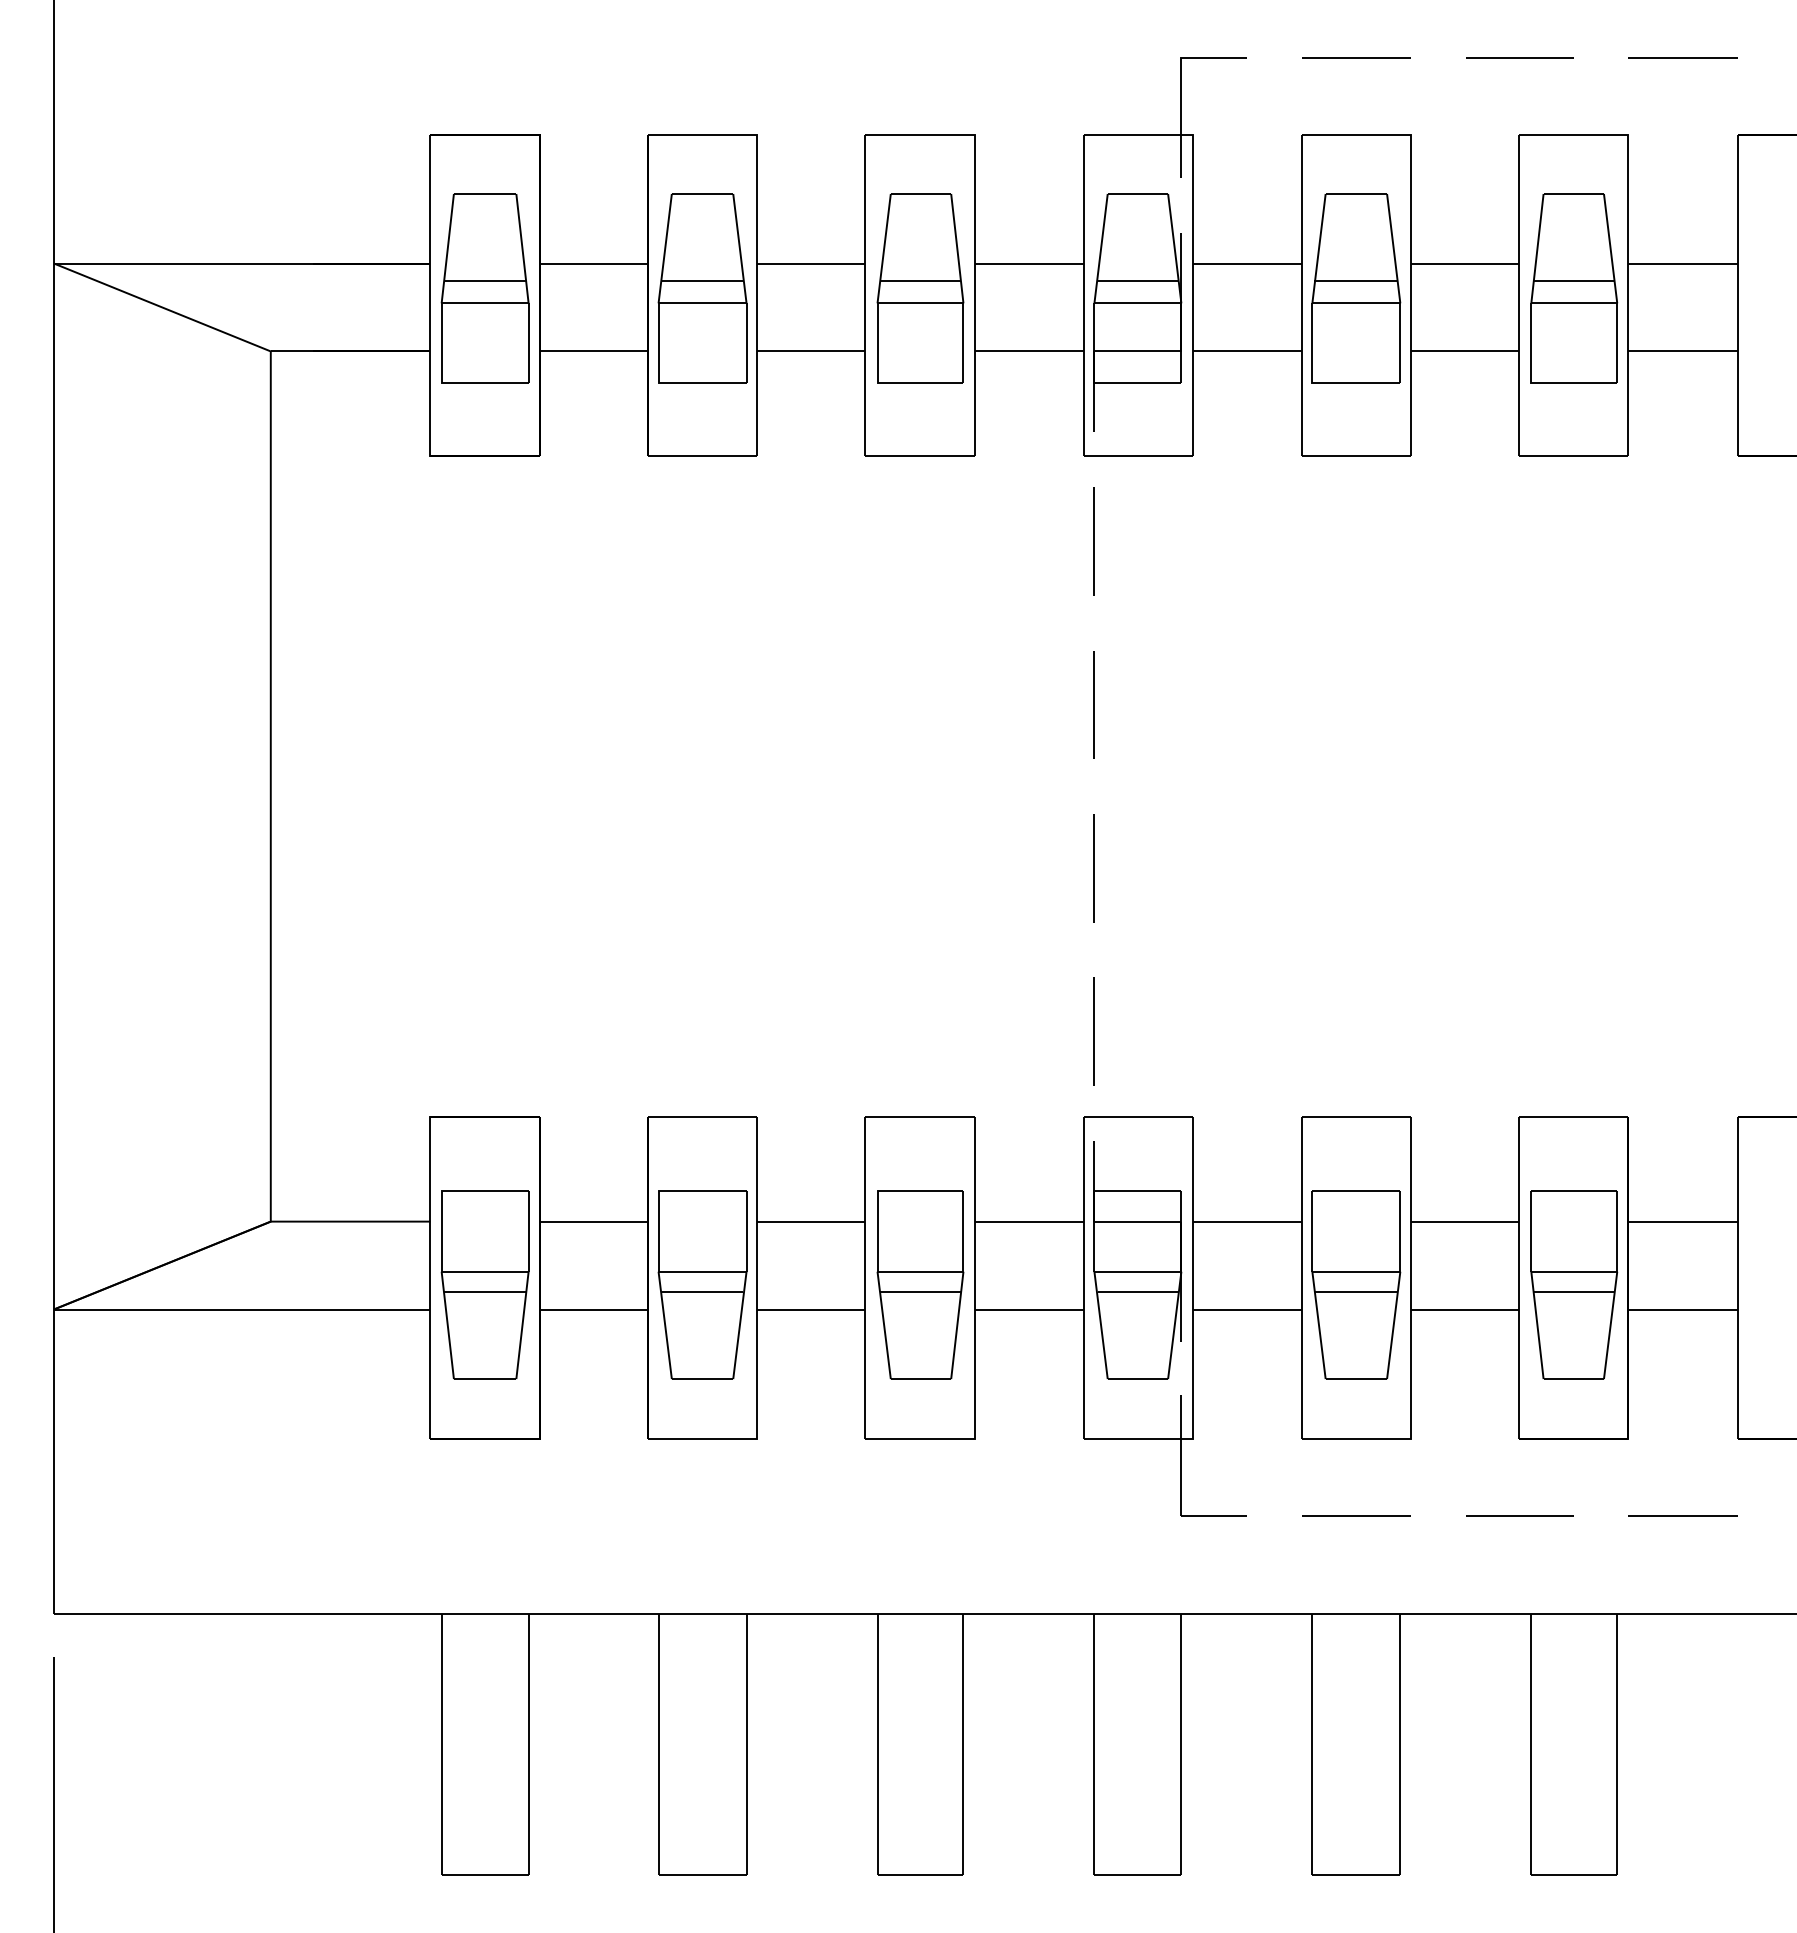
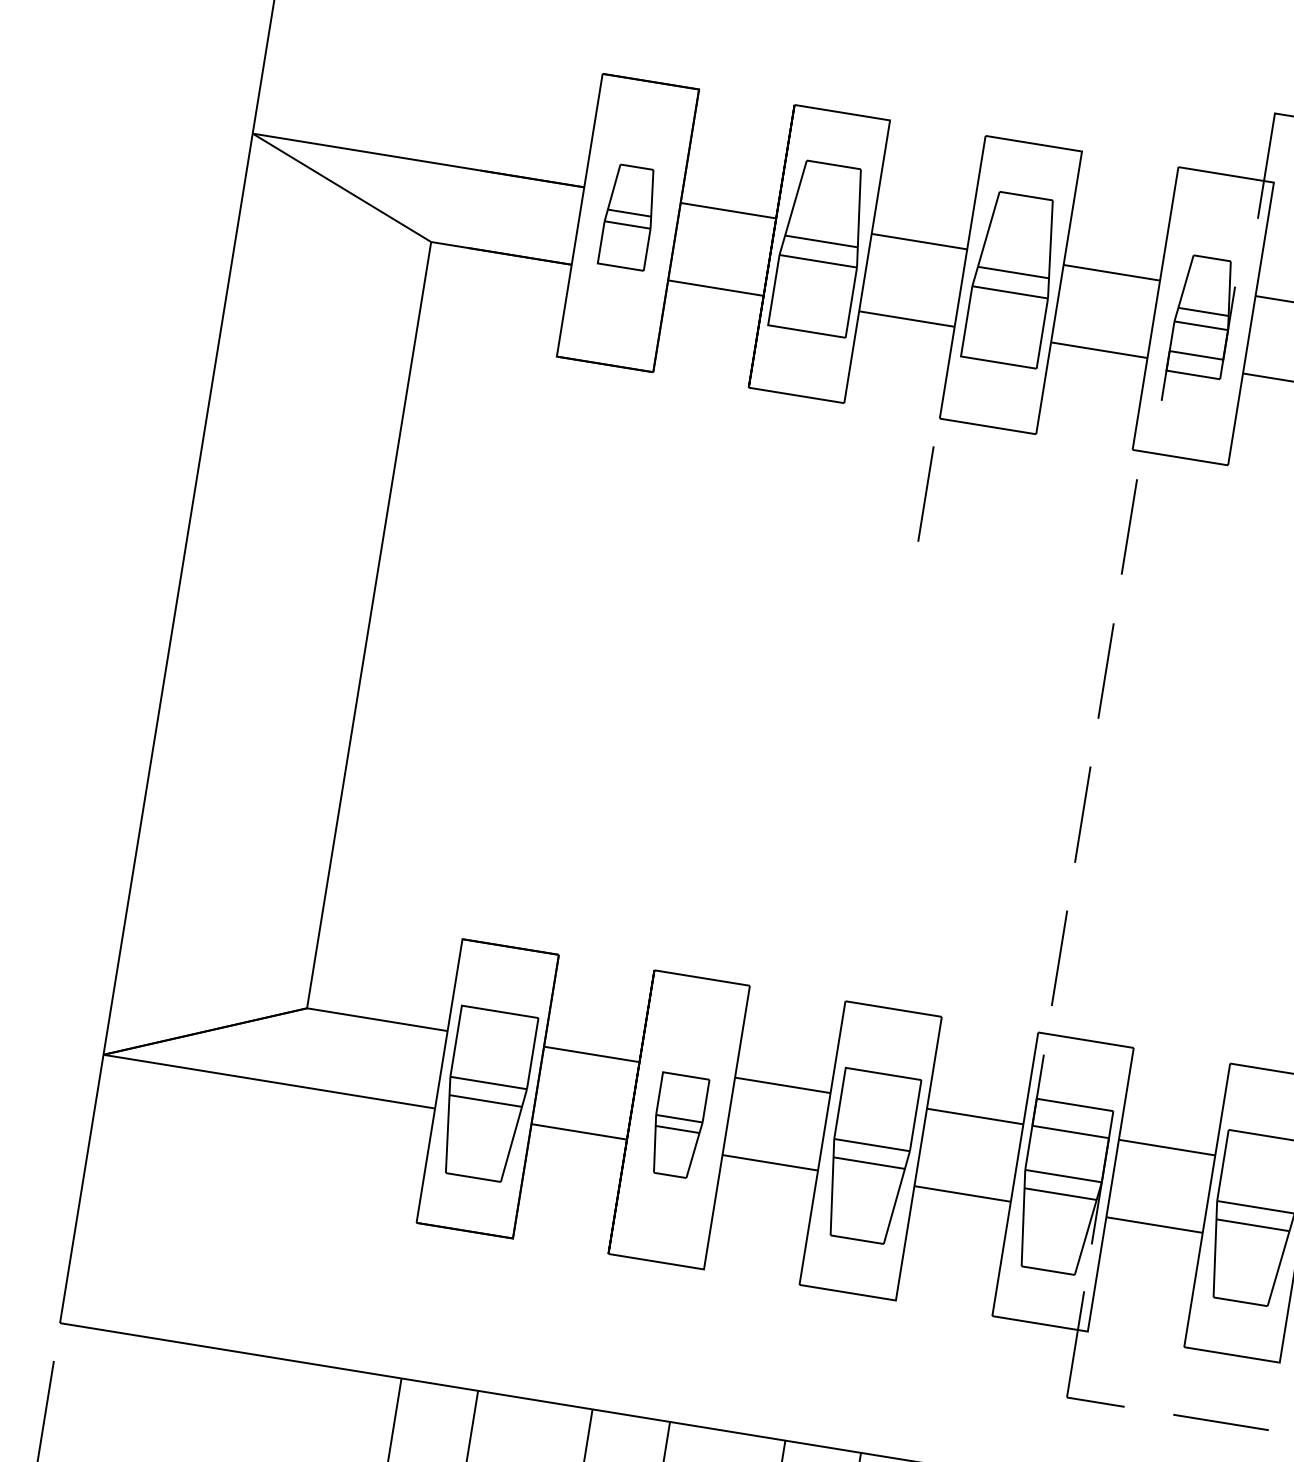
part: (484, 288) -> (628, 217), size x0.6
part: (1137, 312) -> (1199, 331), size x0.7
line: (862, 541) -> (925, 493), added
part: (702, 1284) -> (678, 1125), size x0.6

